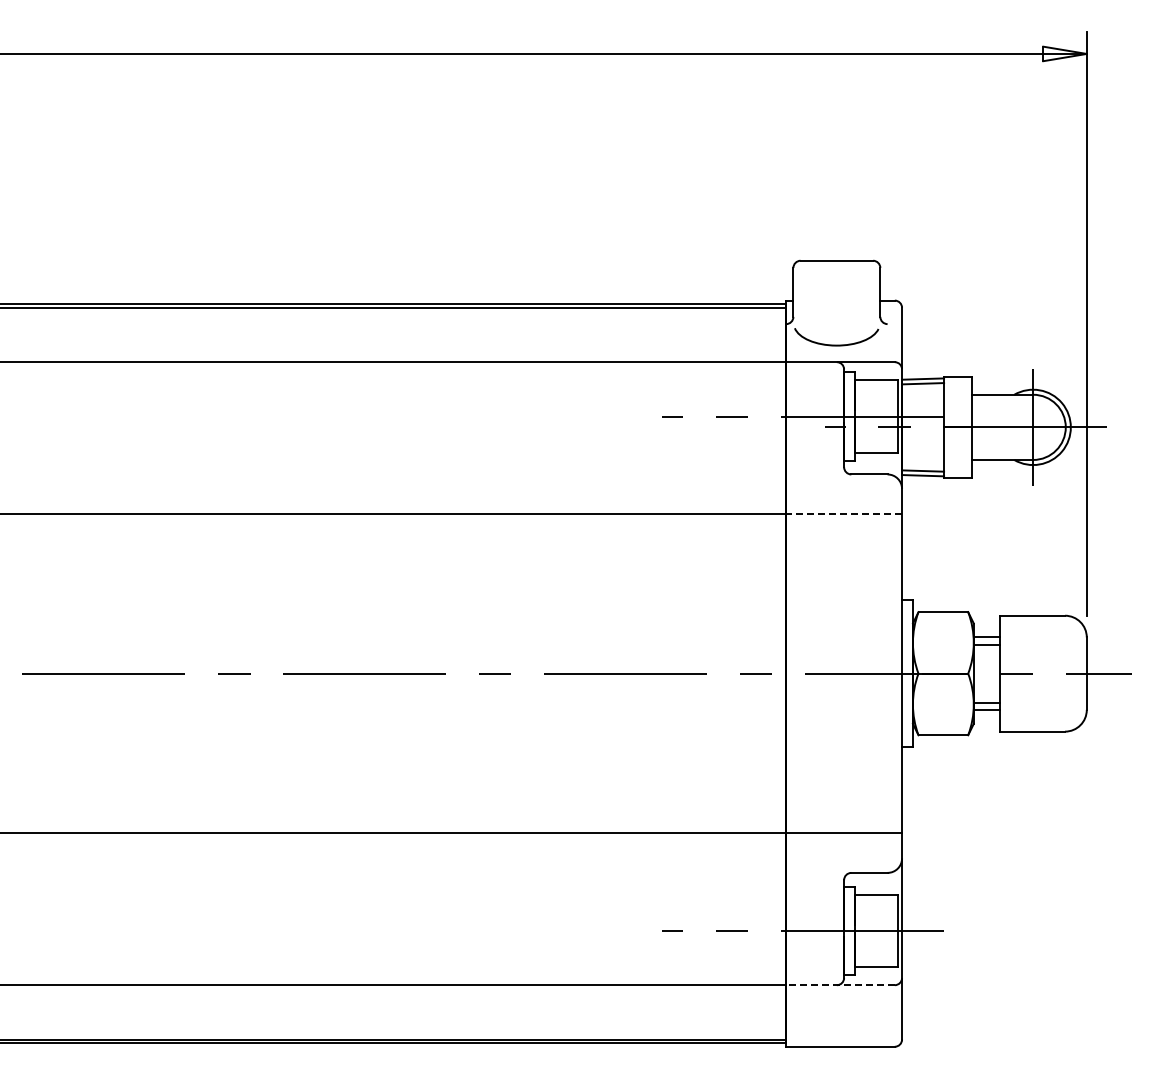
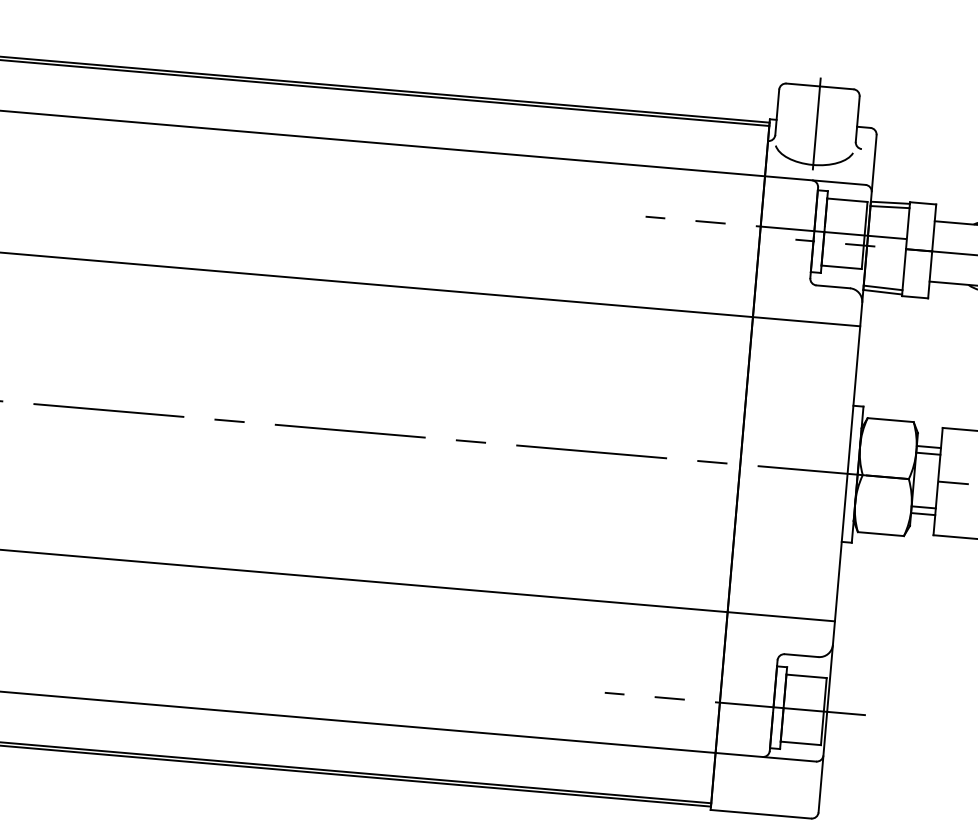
line: (836, 301) -> (816, 124), added
line: (844, 514) -> (806, 321), dashed -> solid
line: (840, 985) -> (765, 757), dashed -> solid

